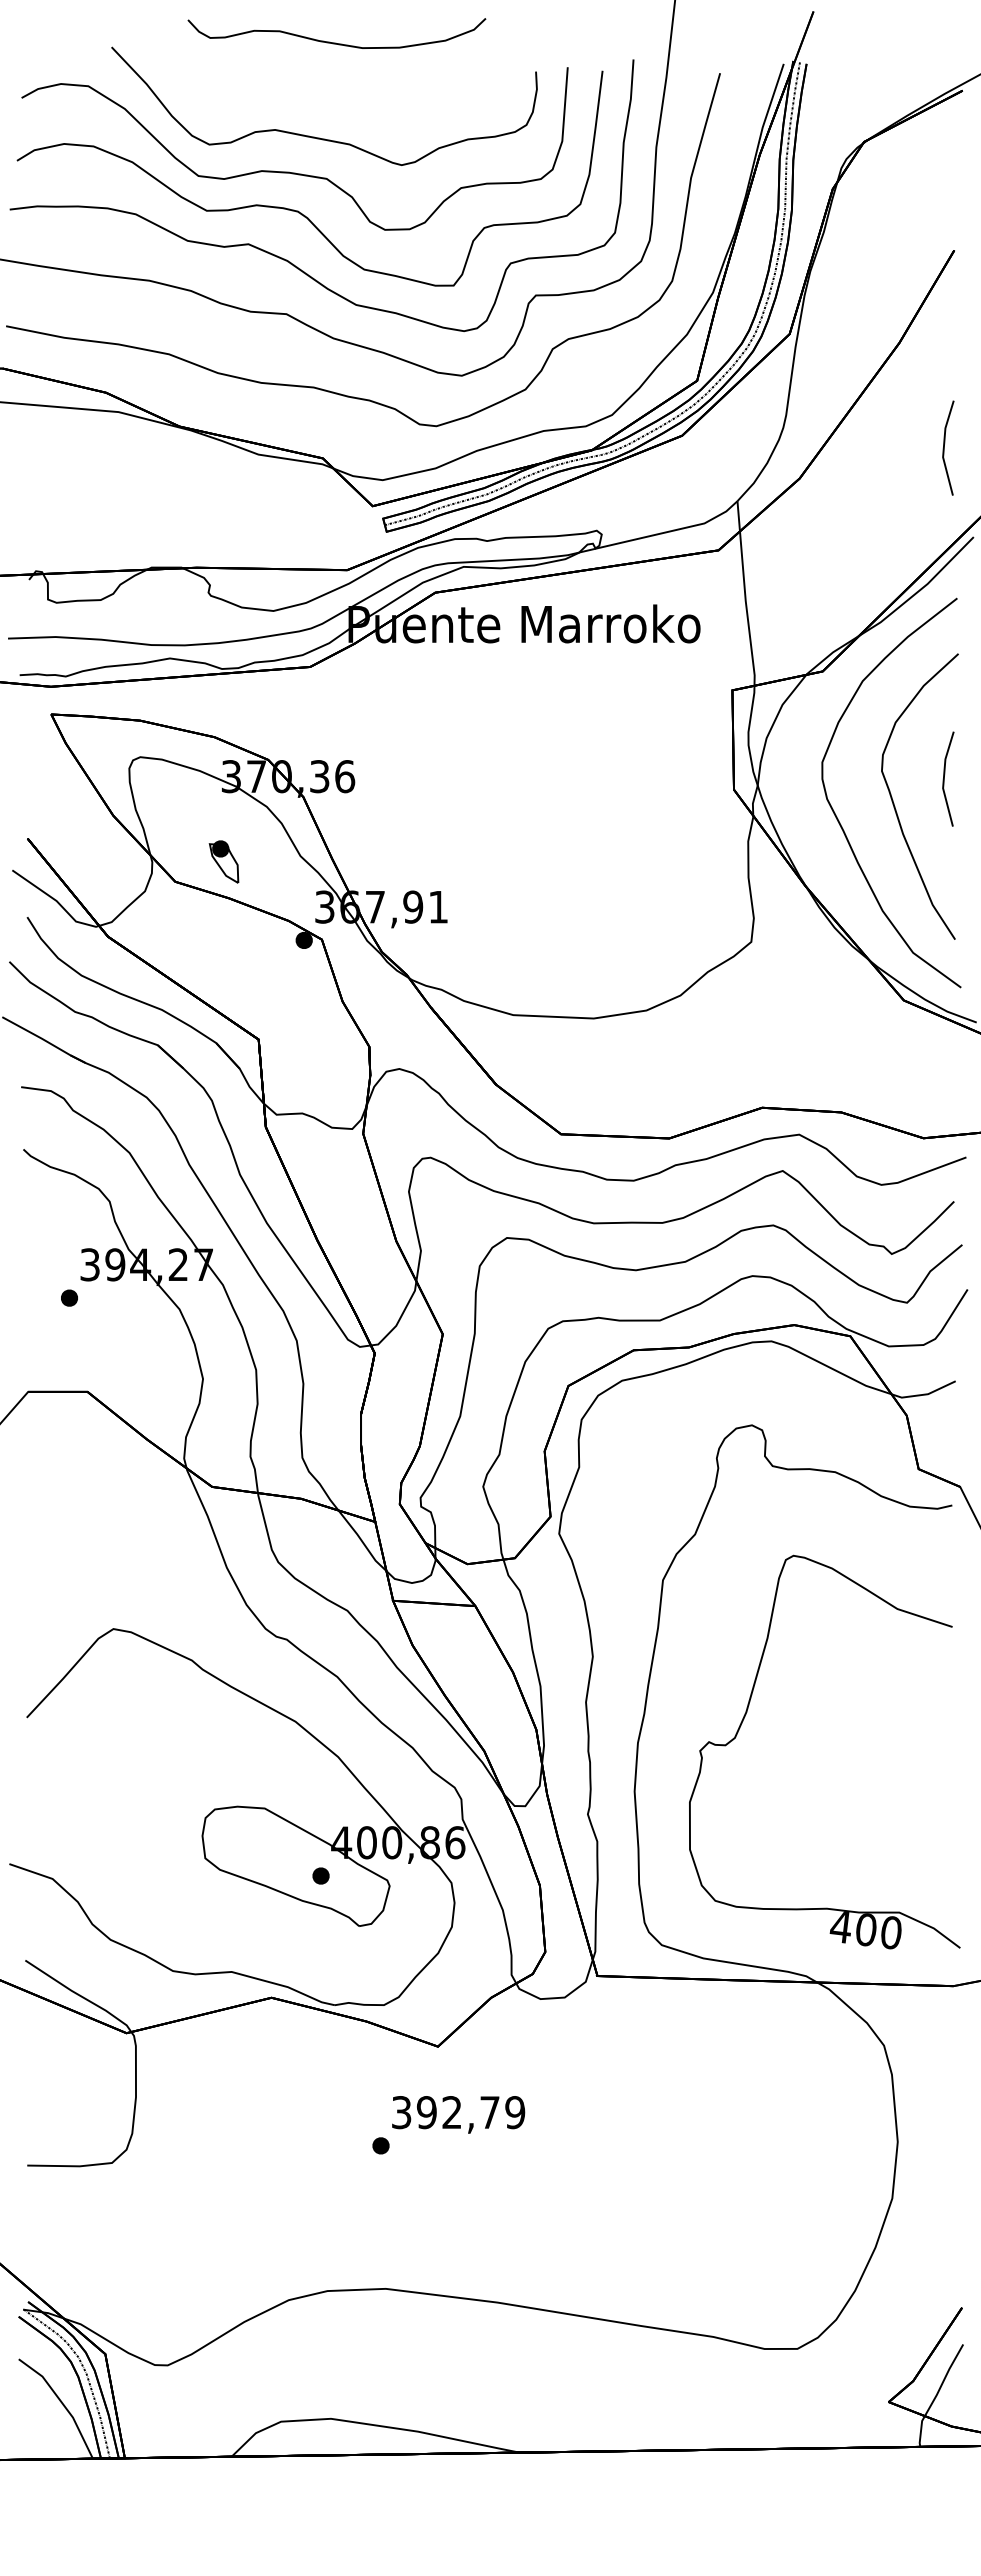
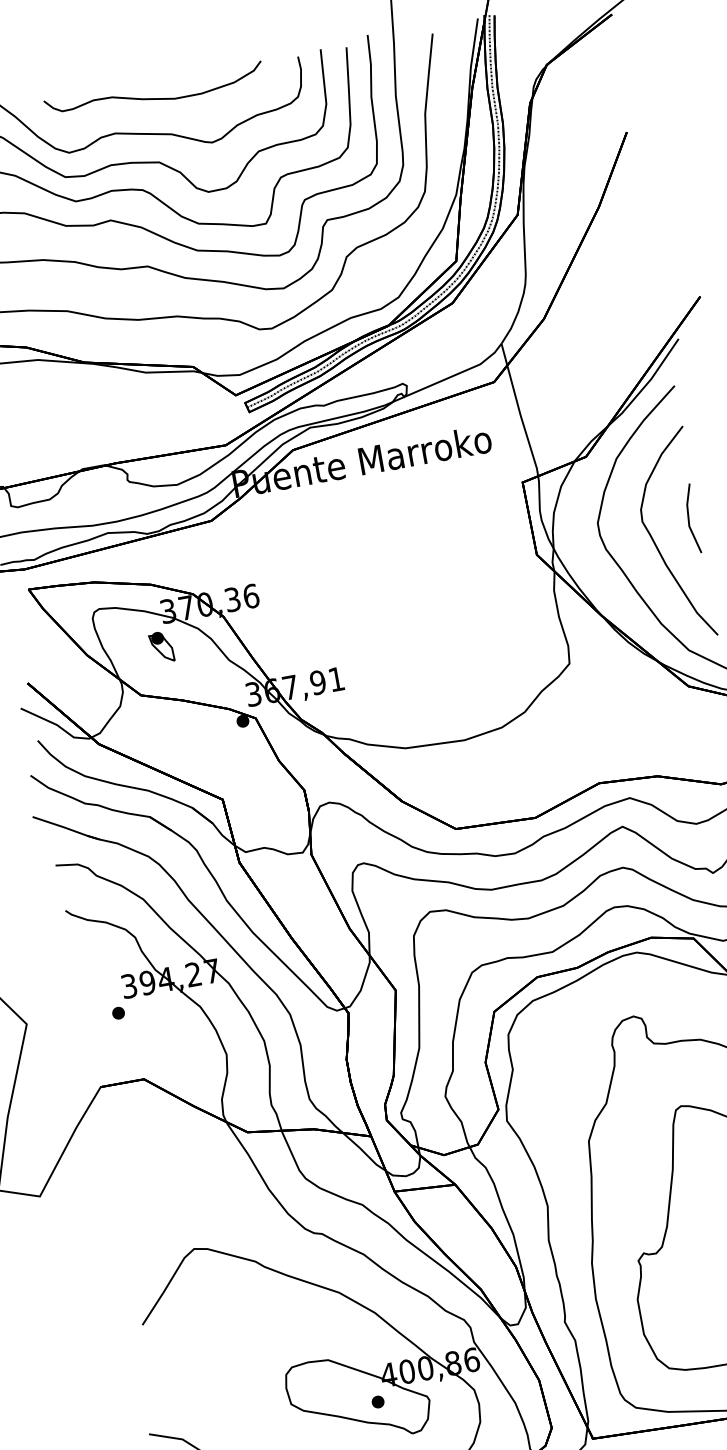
curve: (336, 42) -> (155, 98), moved
line: (944, 447) -> (645, 277), removed
part: (223, 861) -> (161, 647), moved

